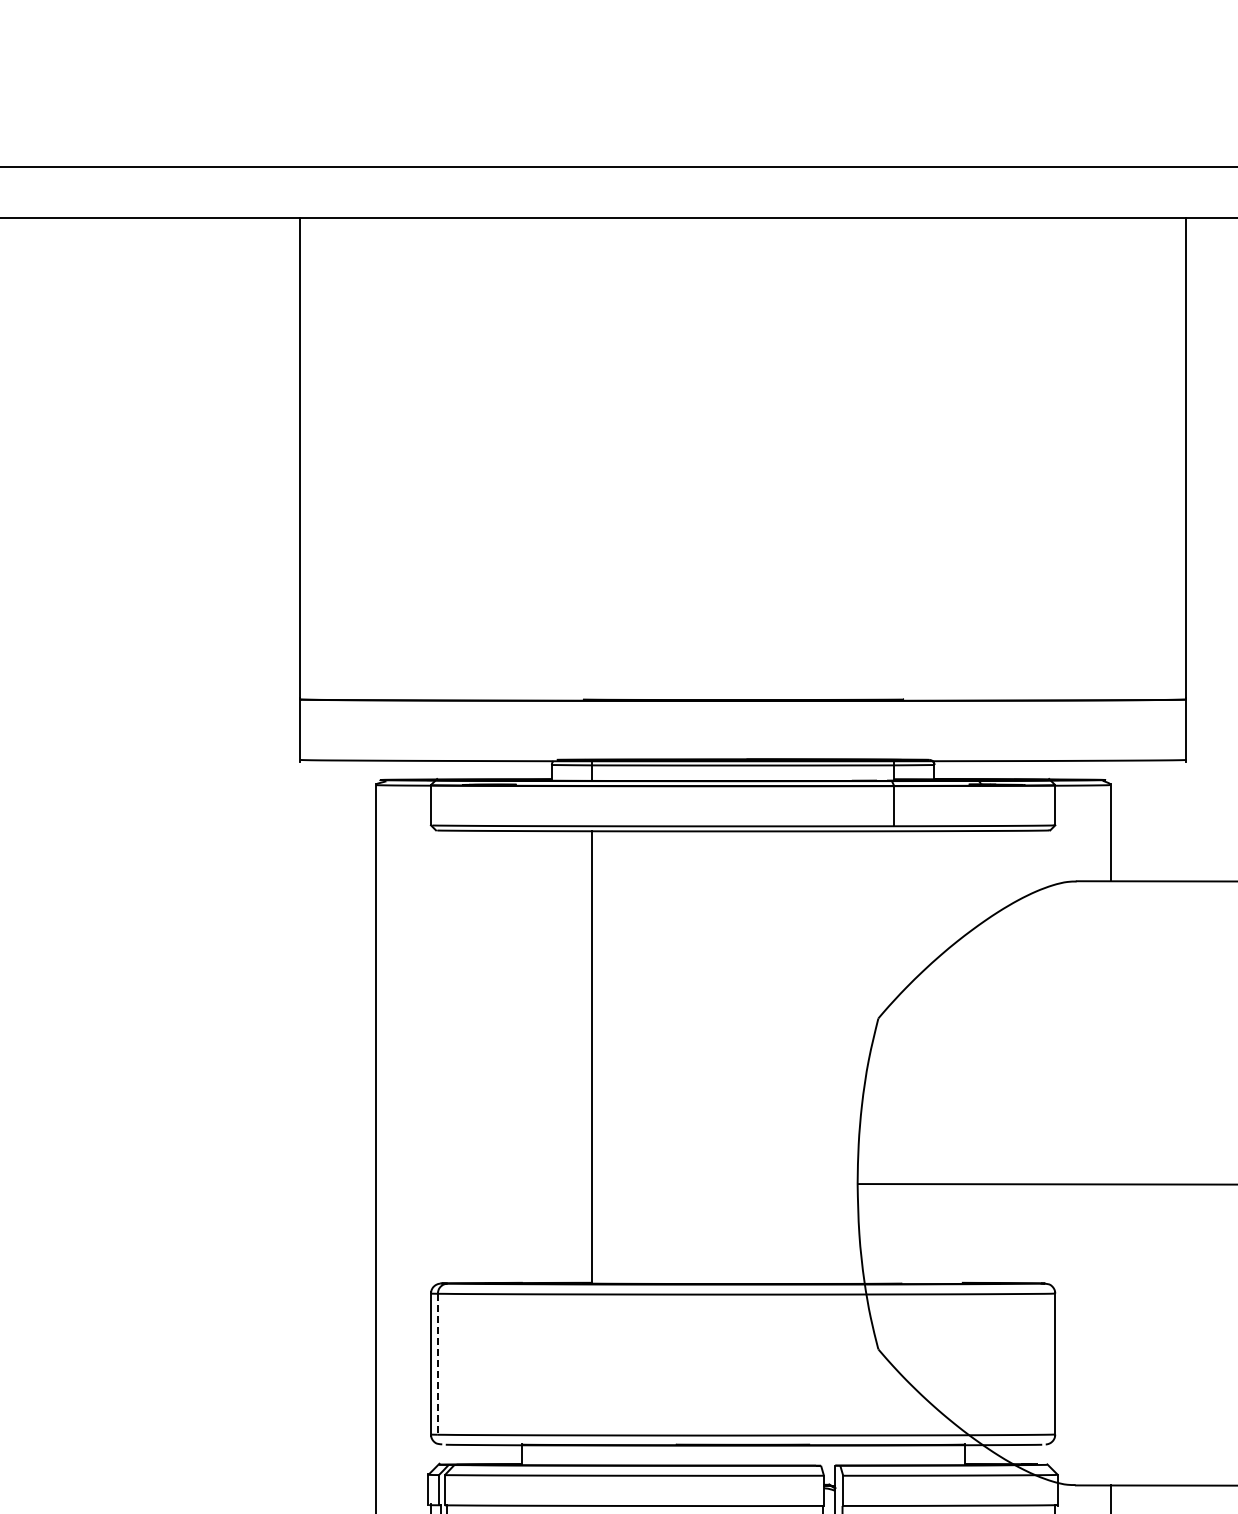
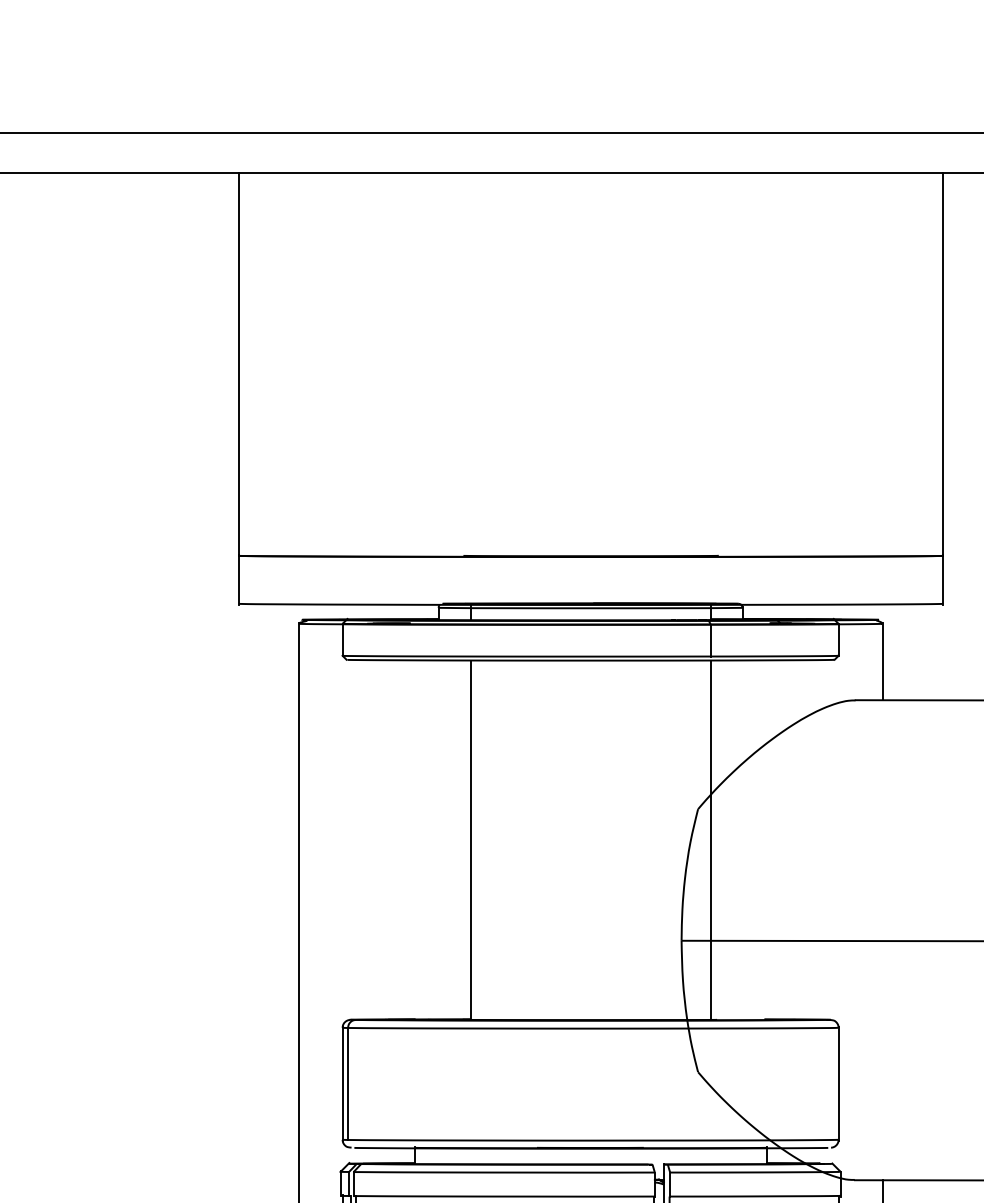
line: (894, 1057) -> (710, 840), added
line: (437, 1364) -> (347, 1084), dashed -> solid

